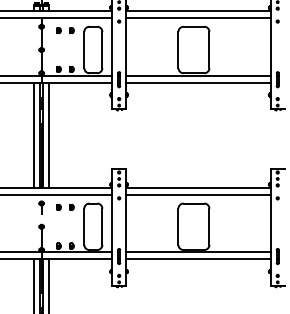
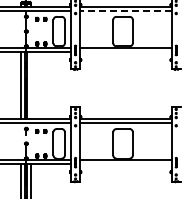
line: (197, 18) -> (125, 11), solid -> dashed
line: (197, 82) -> (125, 52), removed
line: (49, 134) -> (31, 85), removed
line: (197, 259) -> (125, 164), removed

